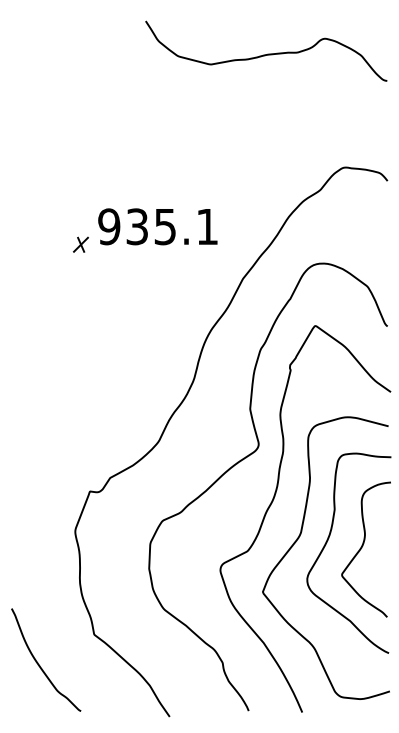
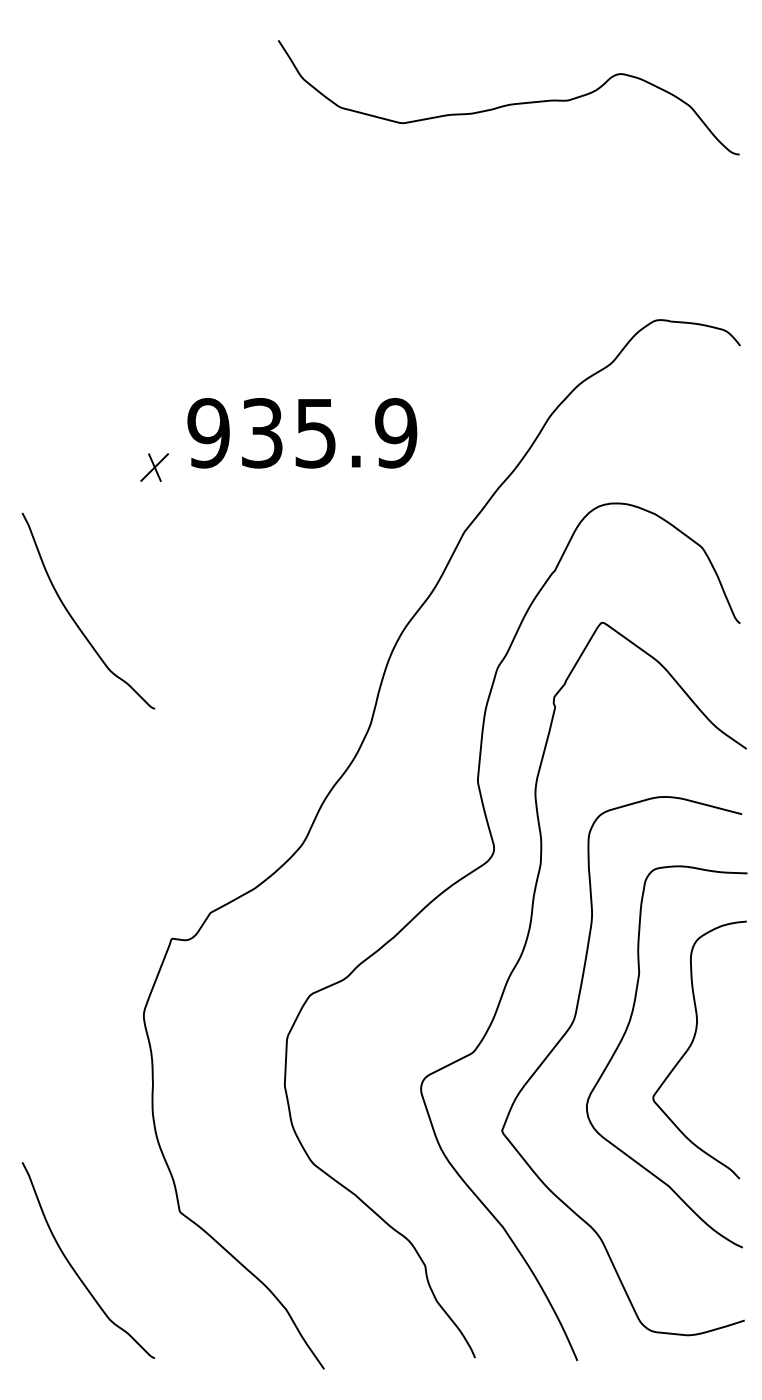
text: (207, 226) -> (396, 432), 935.1 -> 935.9
curve: (40, 325) -> (77, 621), added

